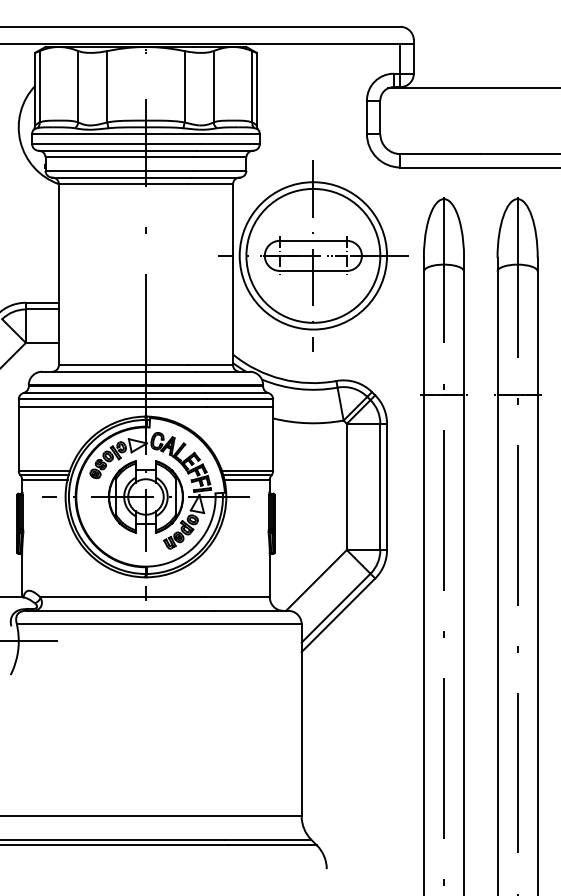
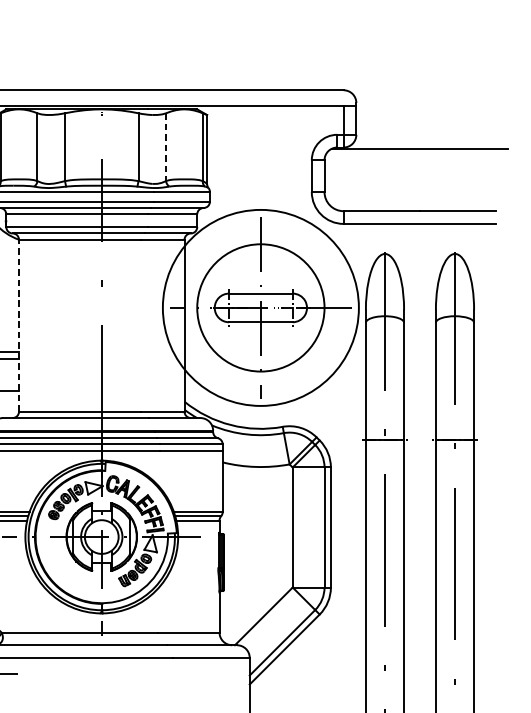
line: (213, 86) -> (165, 146), solid -> dashed
circle: (313, 255) -> (261, 307), size x1.4
line: (58, 274) -> (18, 325), solid -> dashed

